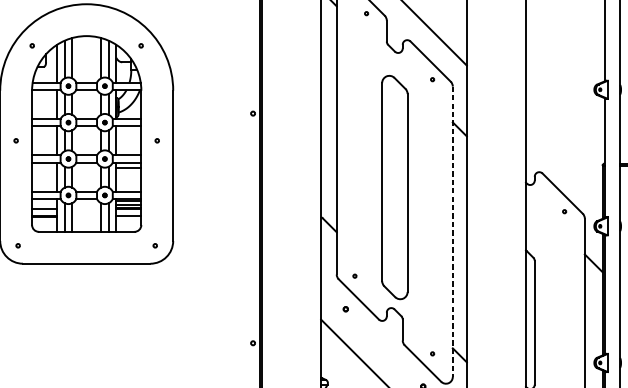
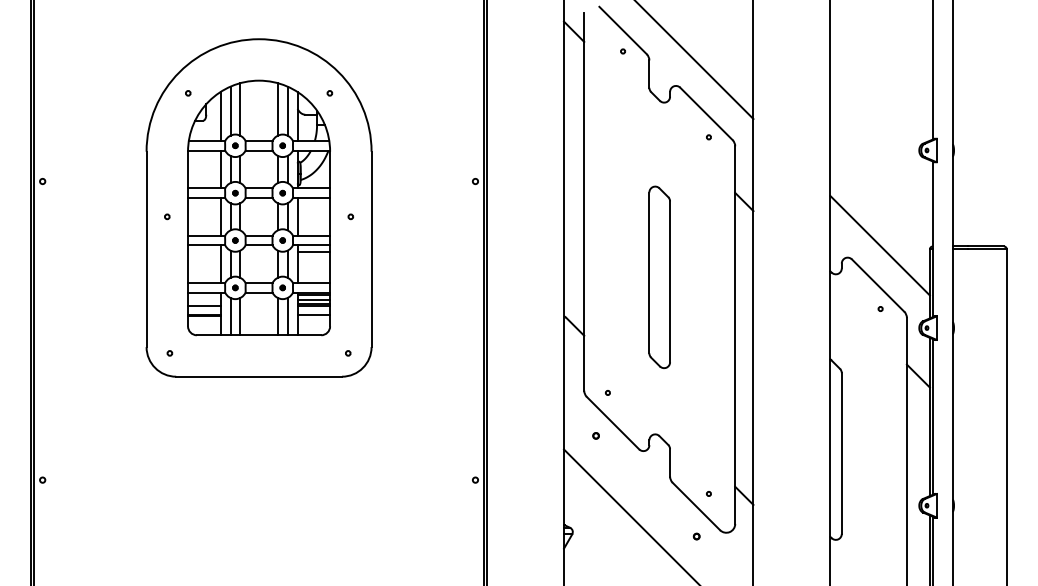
line: (563, 162) -> (879, 245), added
part: (394, 186) -> (659, 276), size x0.62
line: (453, 232) -> (735, 335), dashed -> solid

